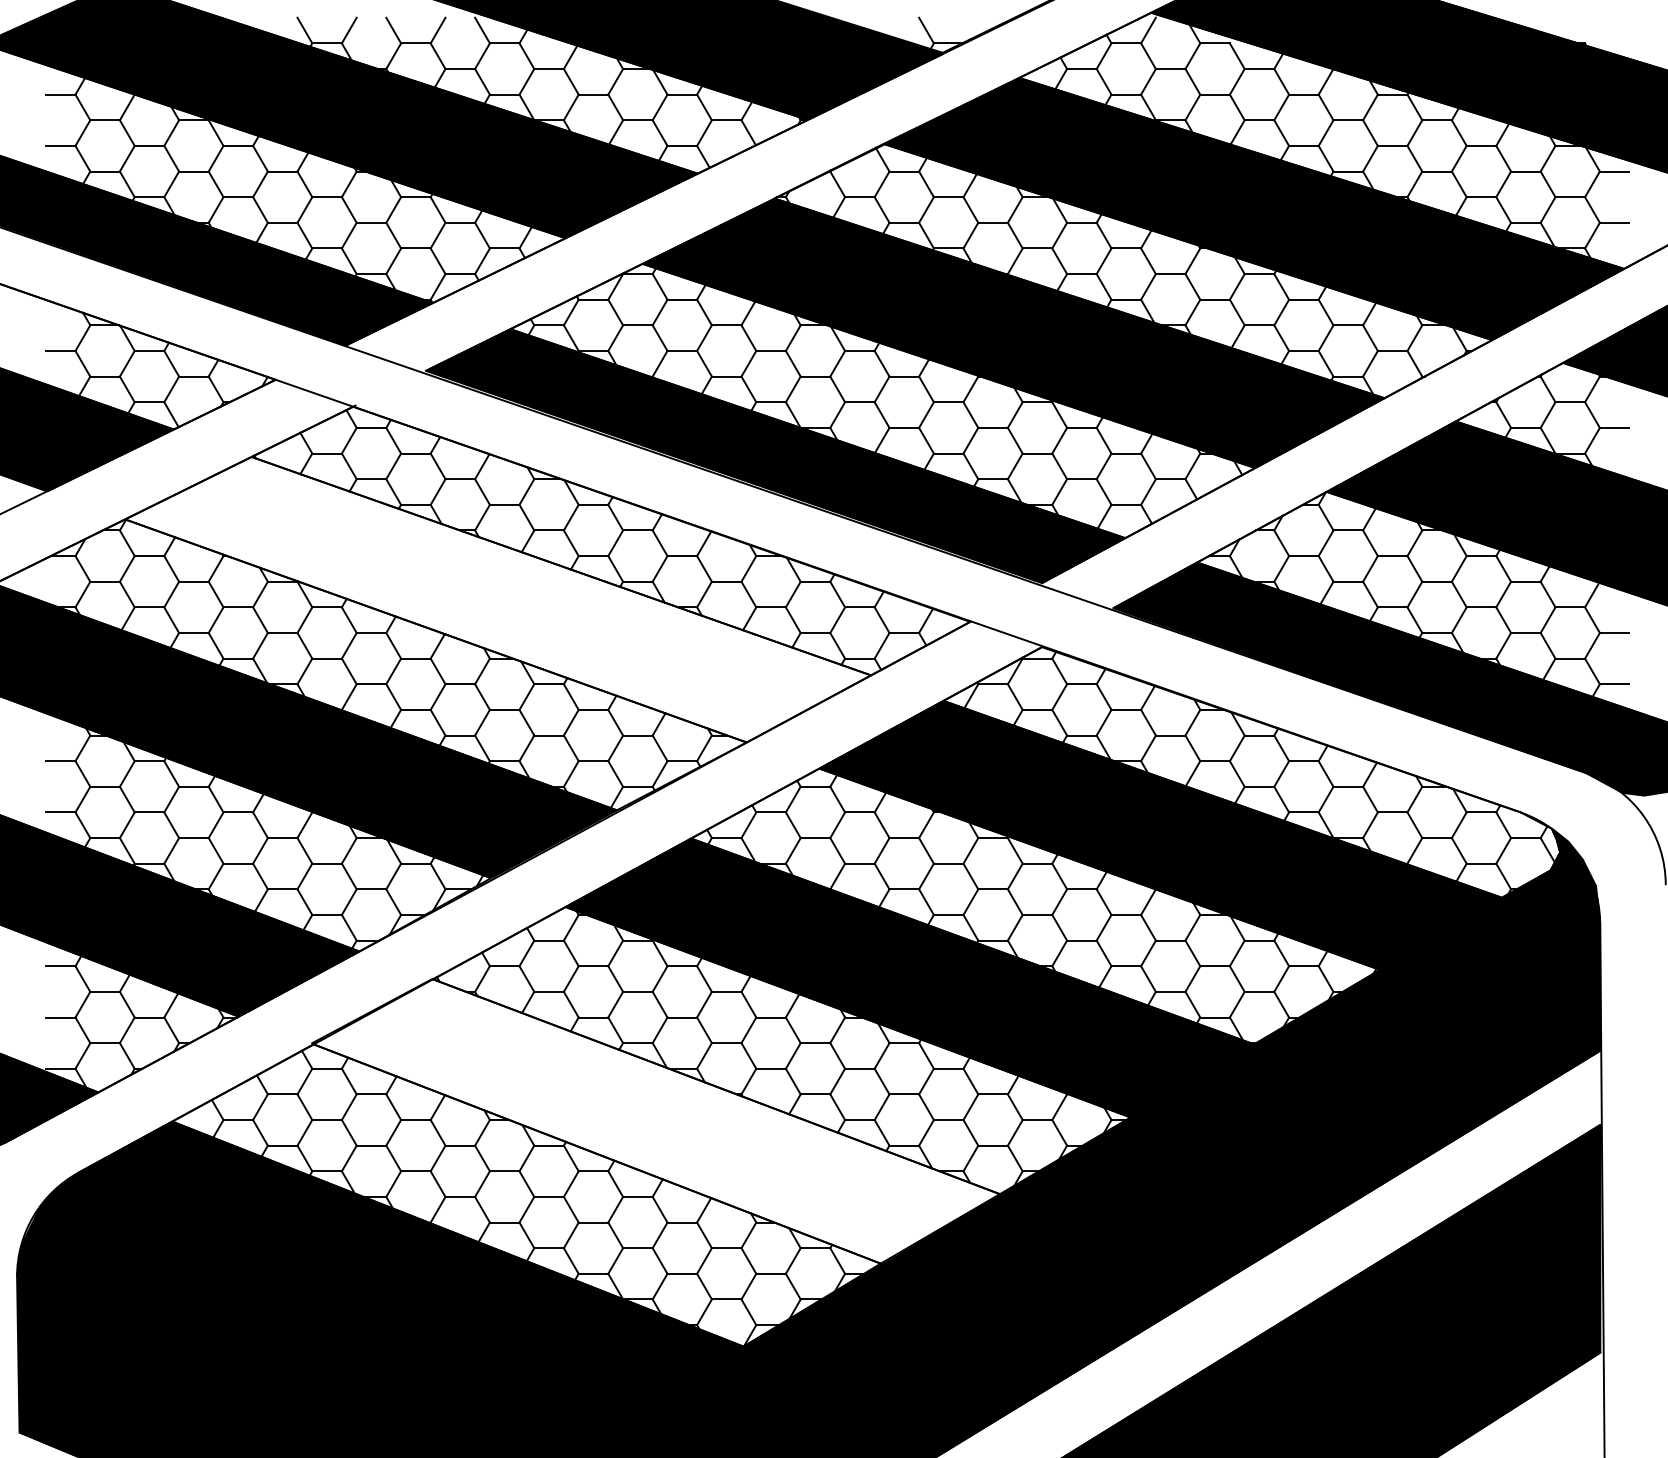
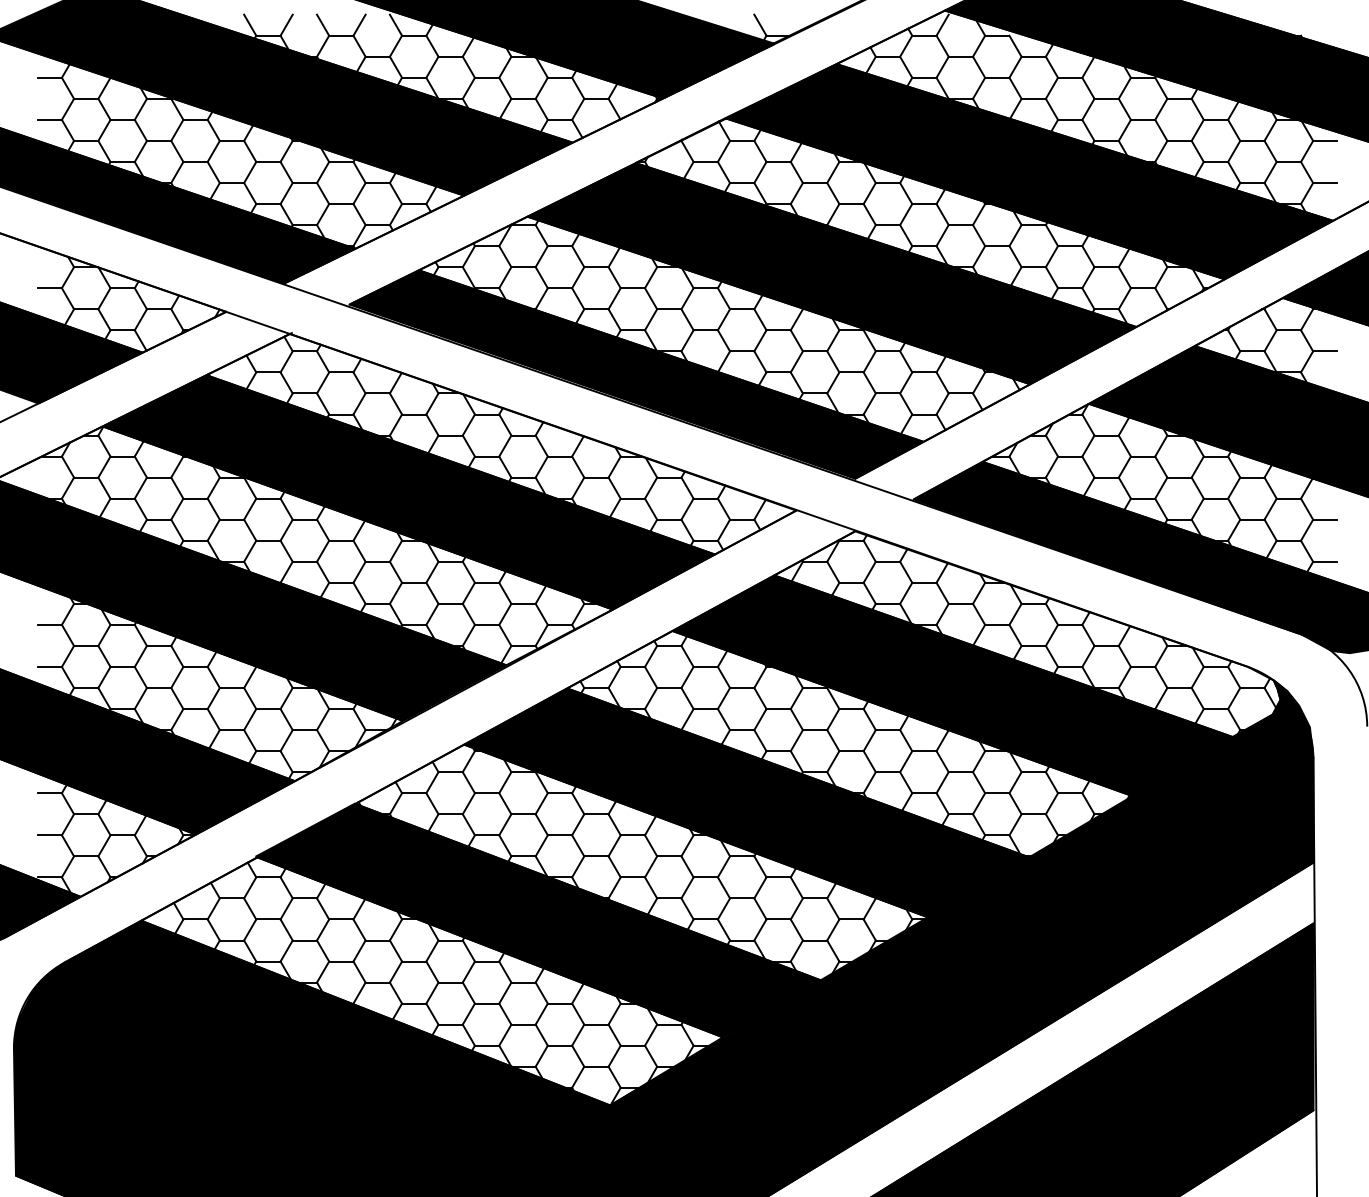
fill: (497, 599) -> (408, 492), added
fill: (654, 1121) -> (537, 920), added

